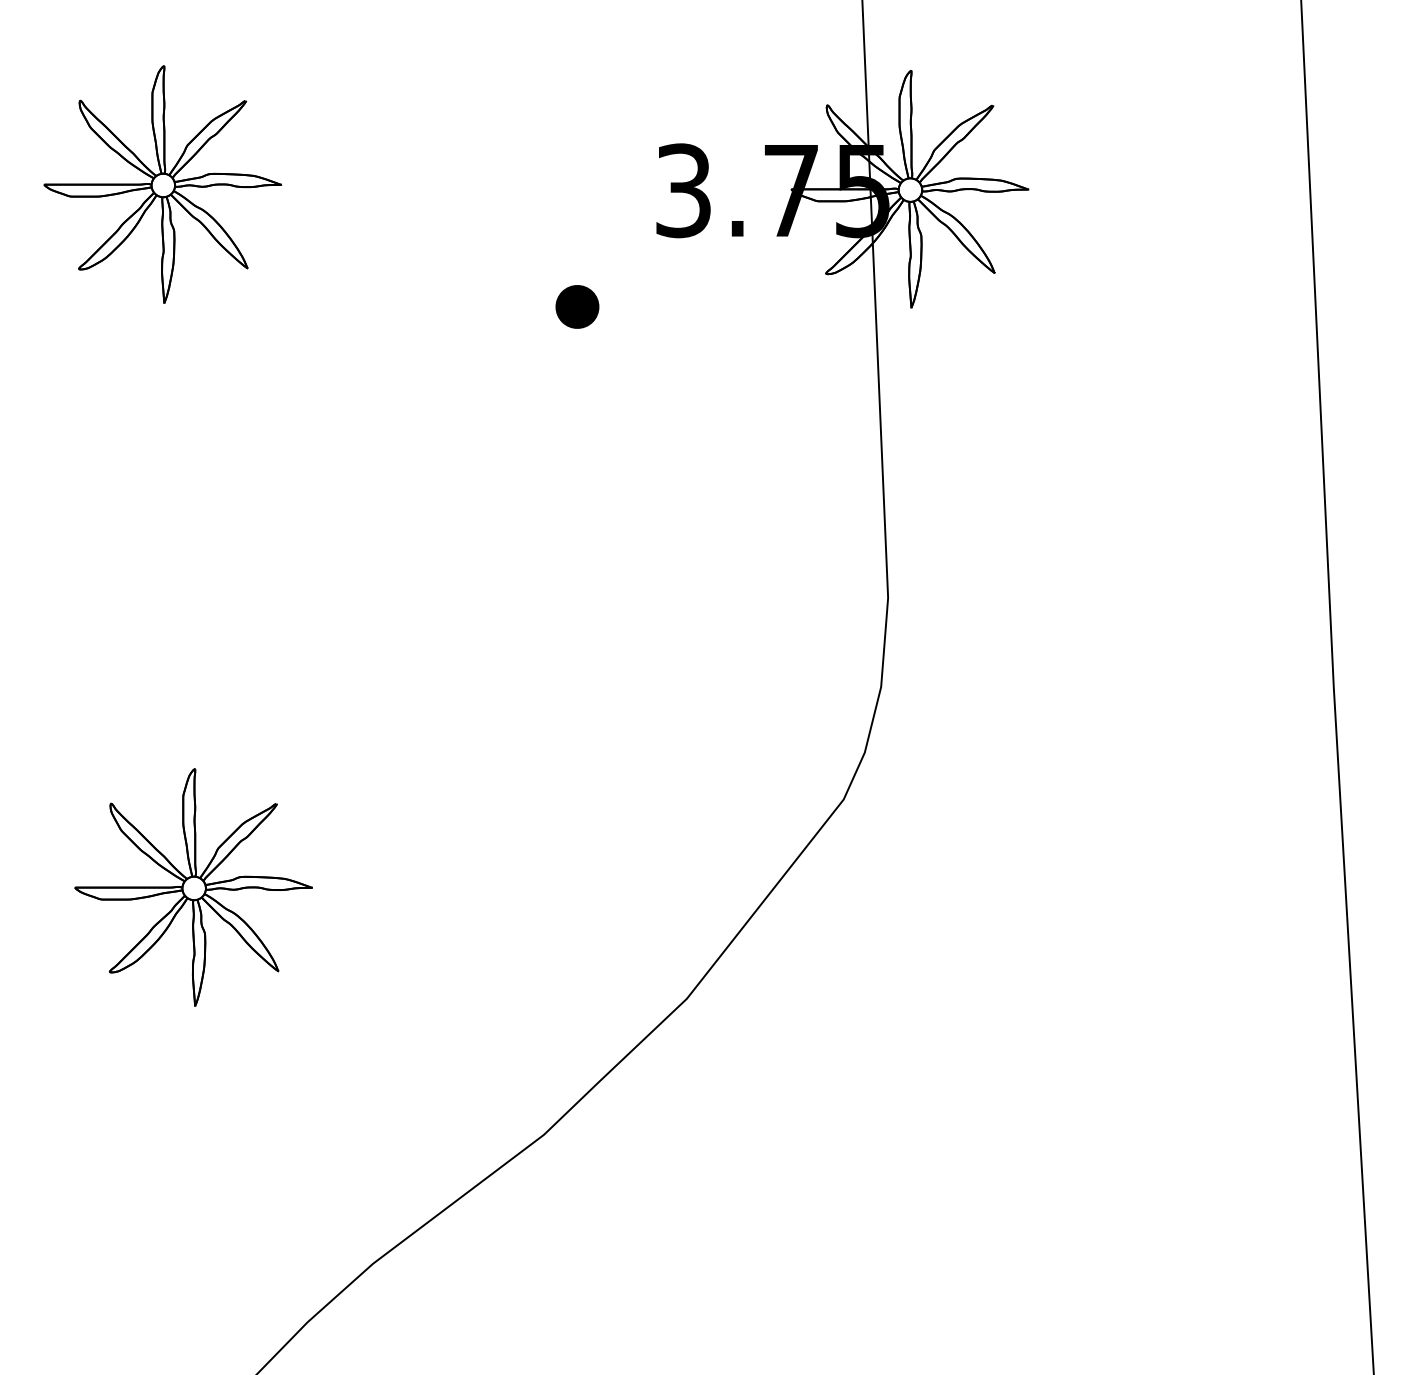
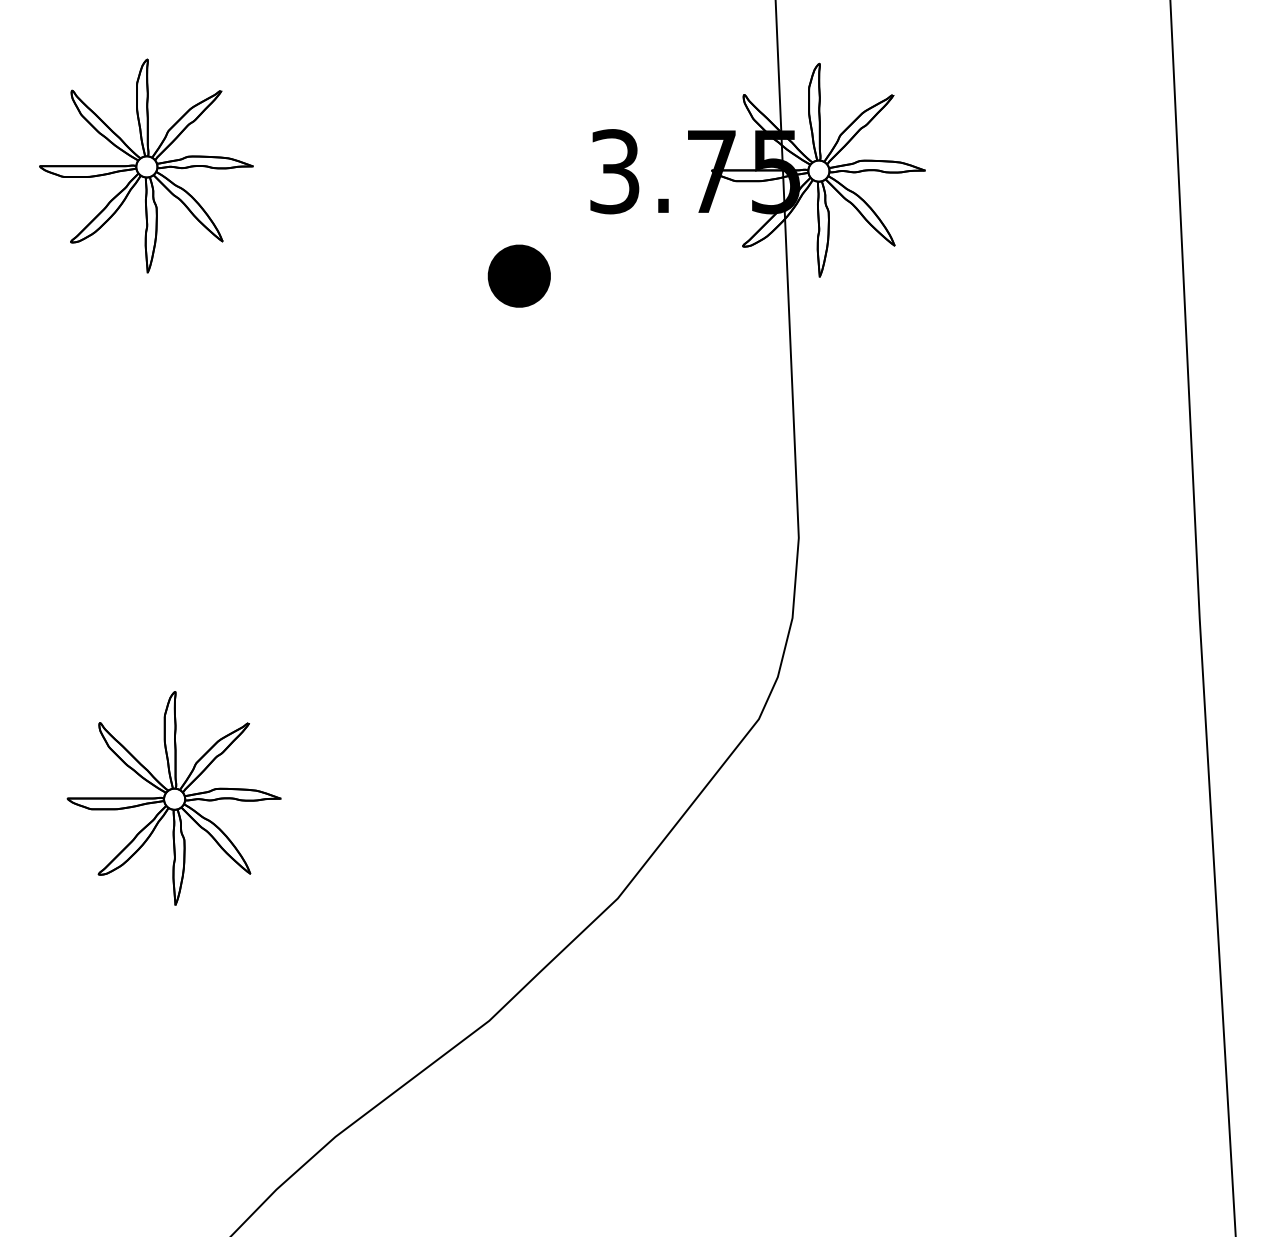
part: (577, 306) -> (519, 275), size x1.6

